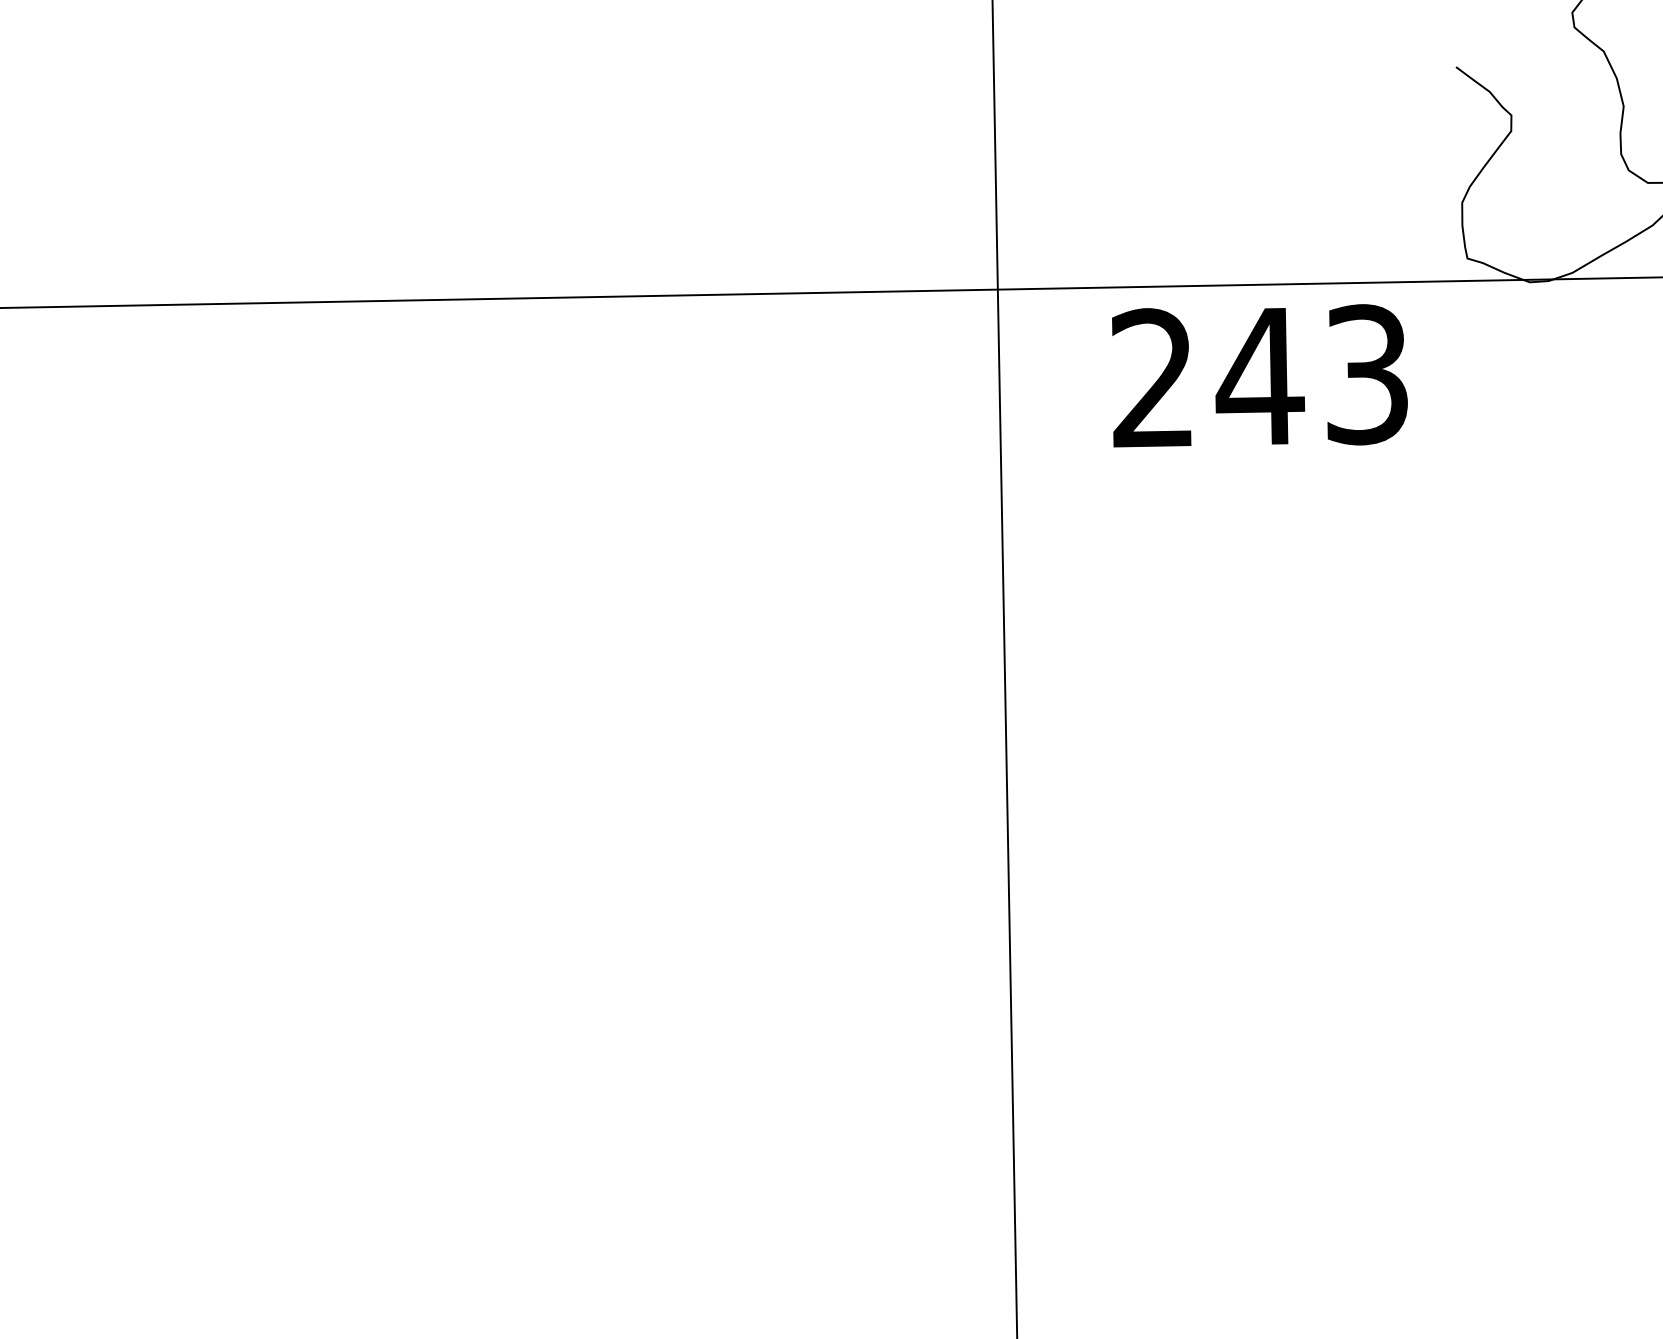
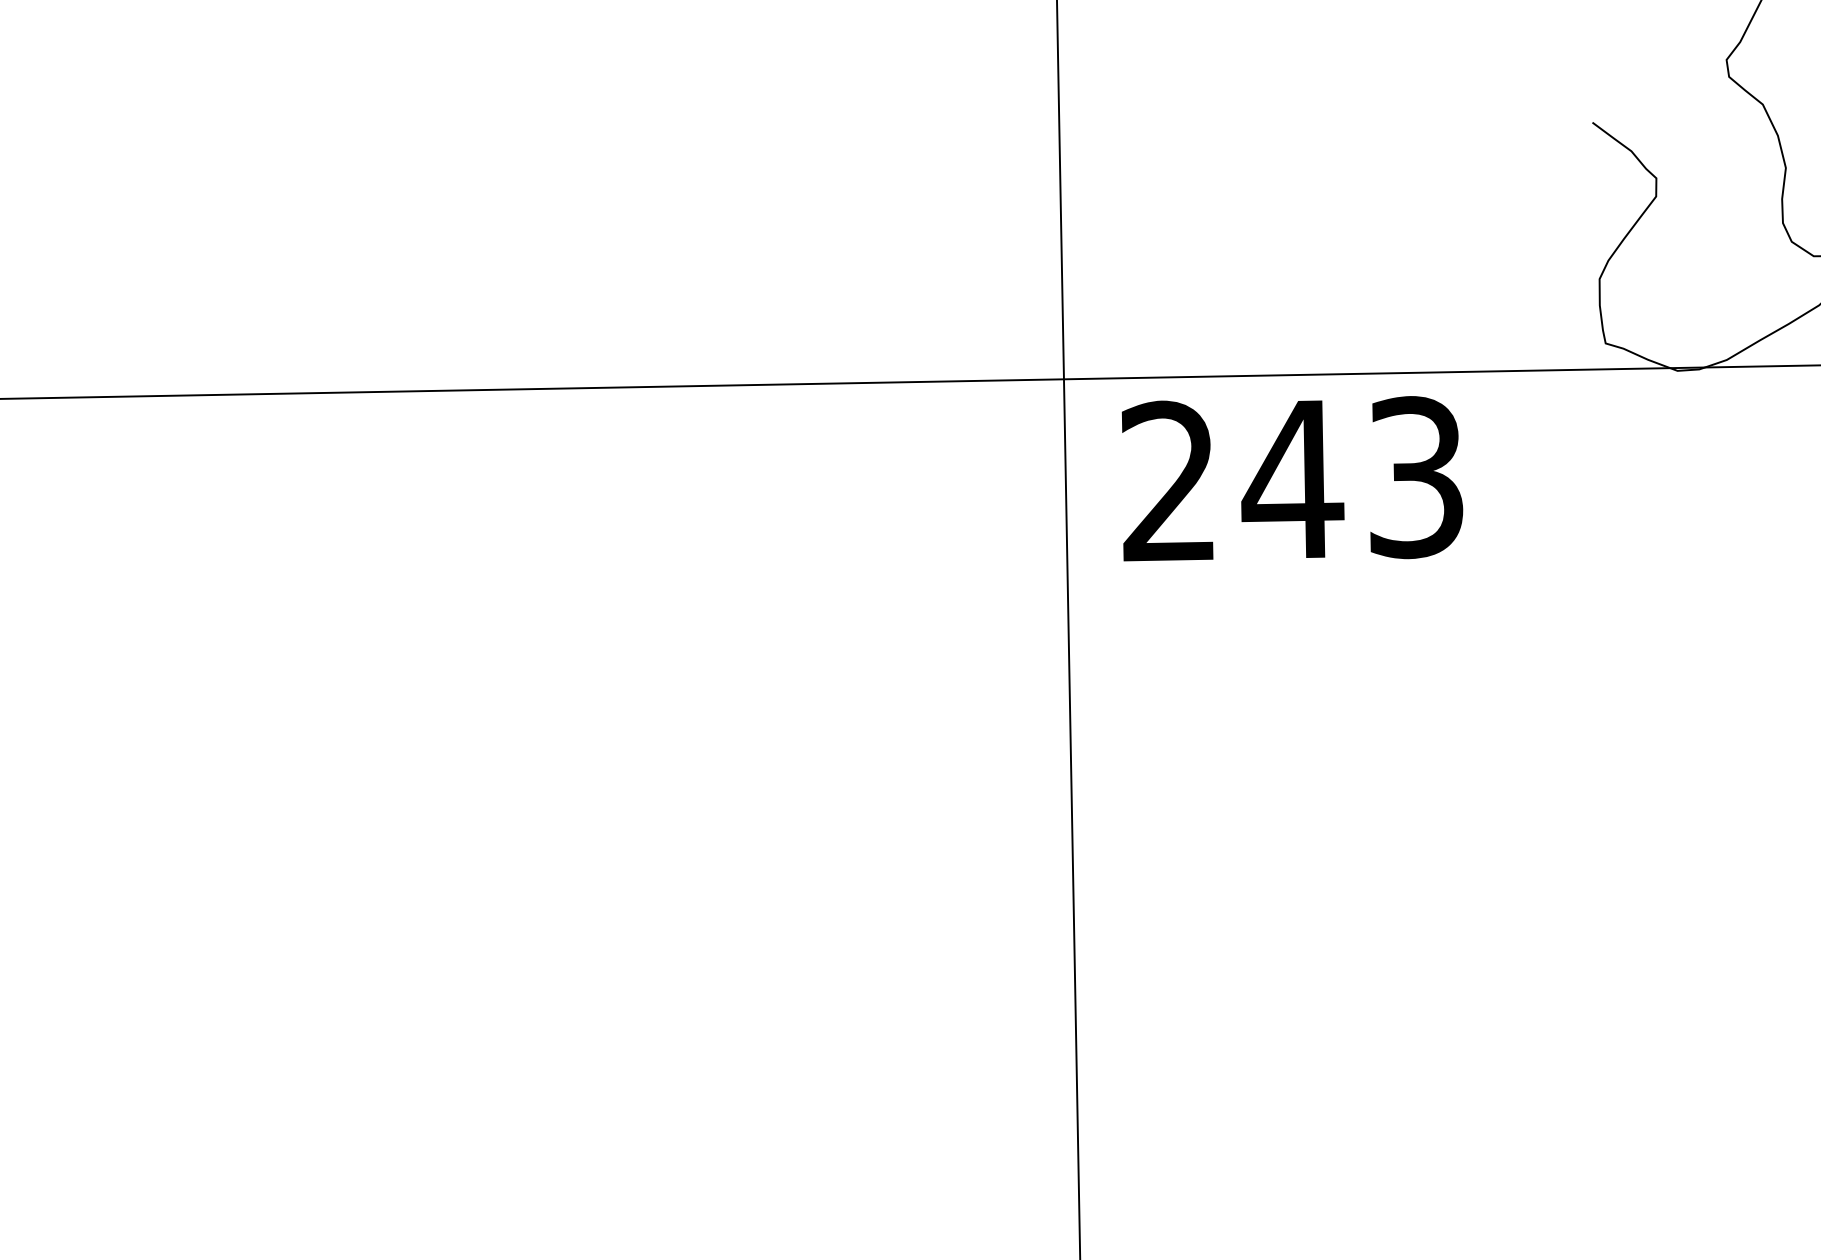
text: (1259, 375) -> (1291, 478), moved

